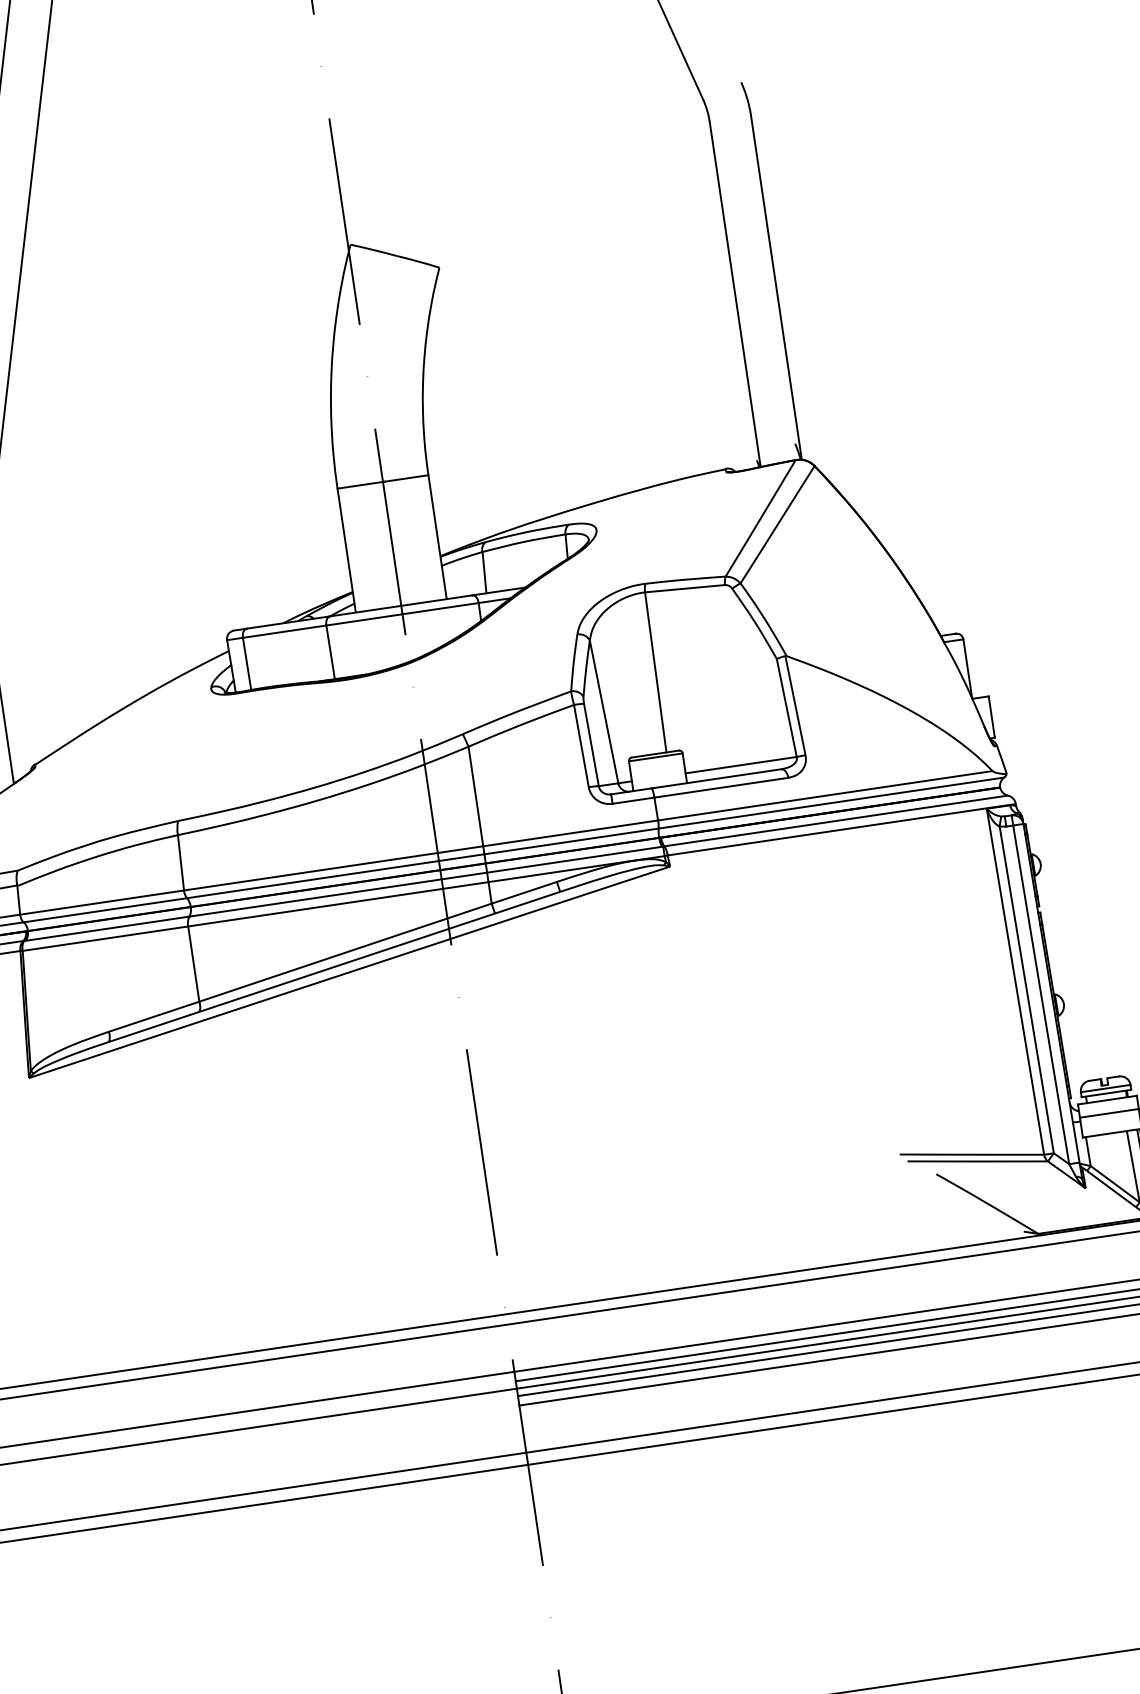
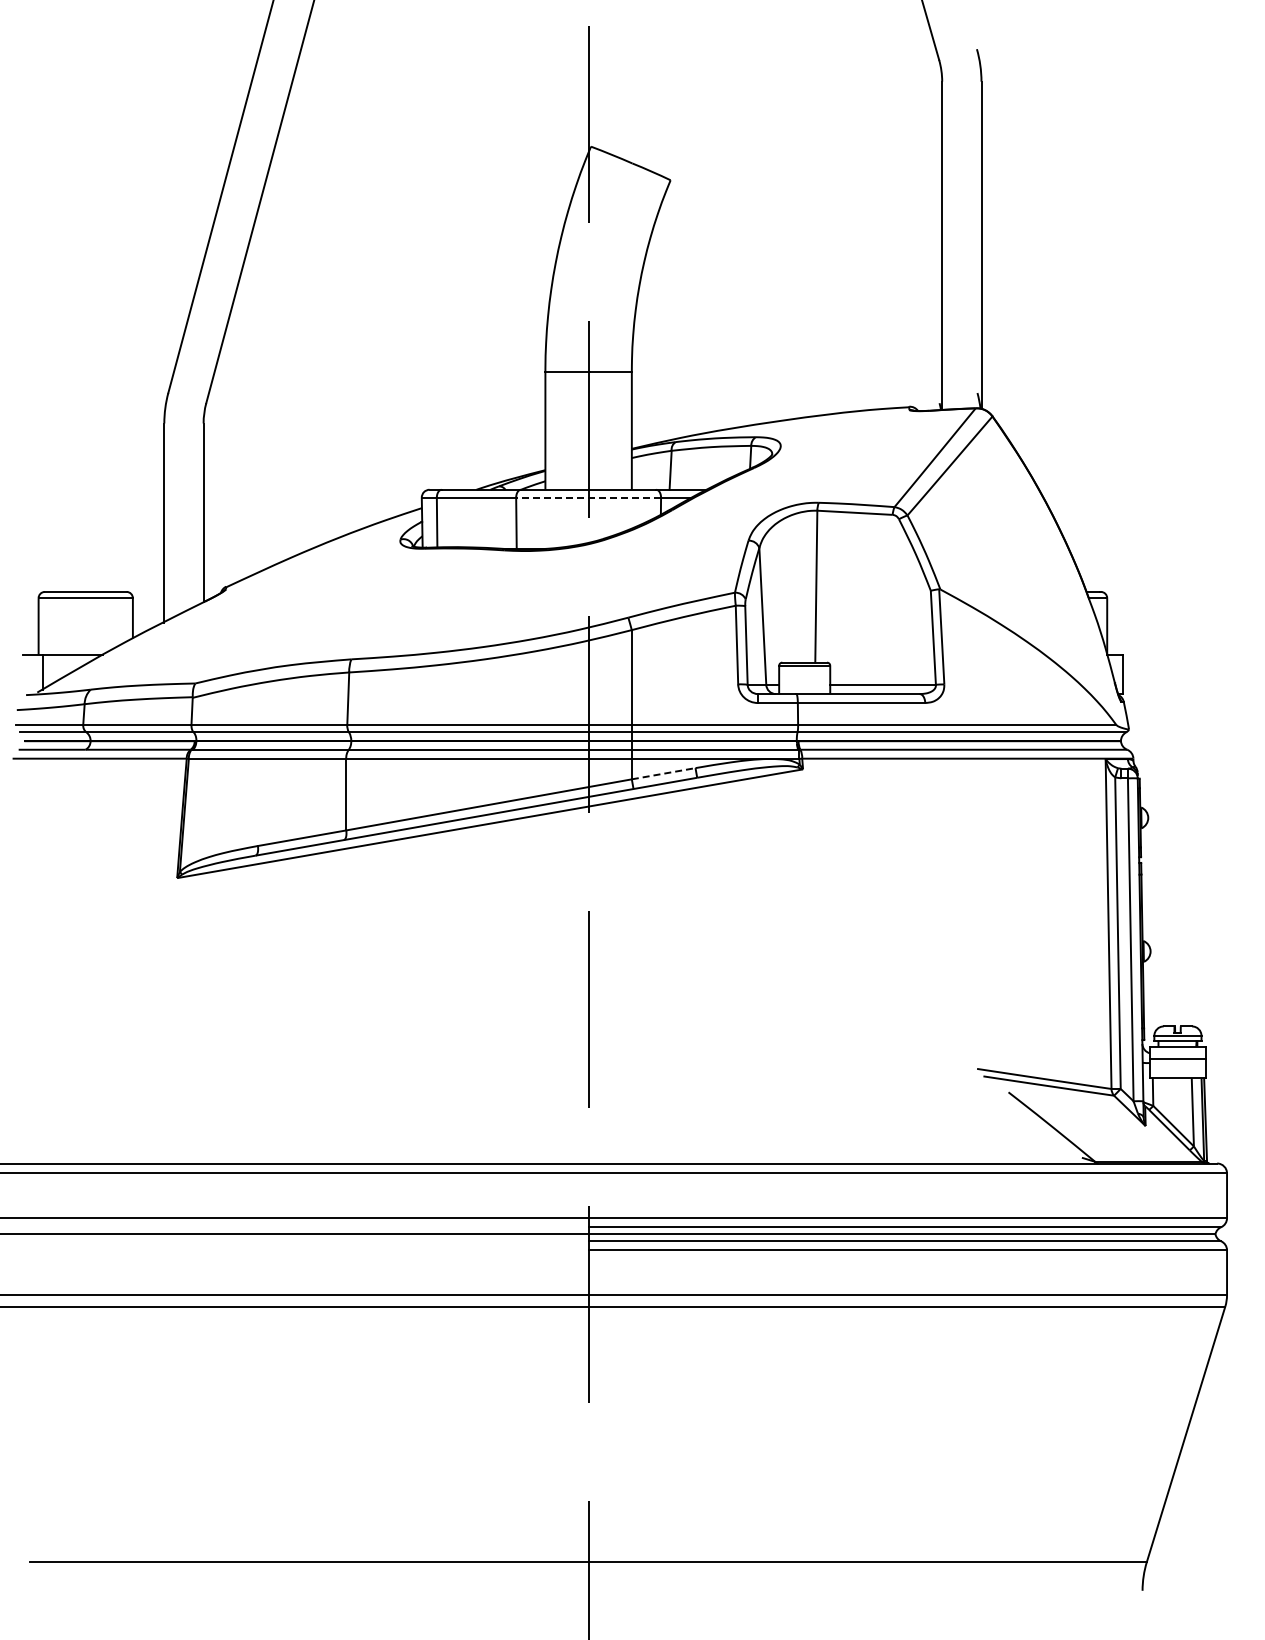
line: (402, 614) -> (588, 497), solid -> dashed
line: (525, 892) -> (664, 773), solid -> dashed

